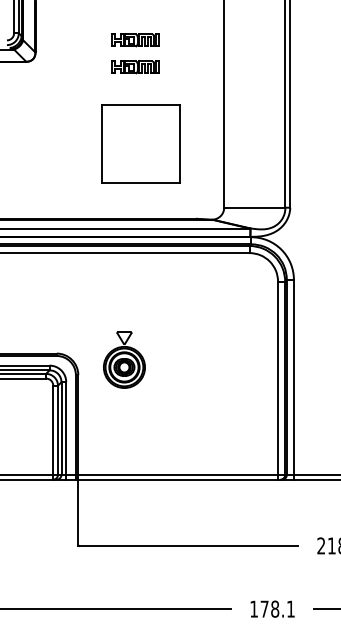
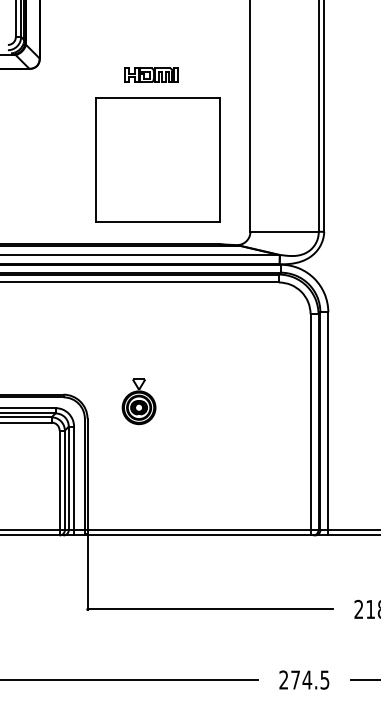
part: (135, 40) -> (151, 45), removed
part: (140, 143) -> (157, 160), size x1.43
part: (124, 359) -> (139, 401), size x0.71
text: (272, 608) -> (304, 679), 178.1 -> 274.5

